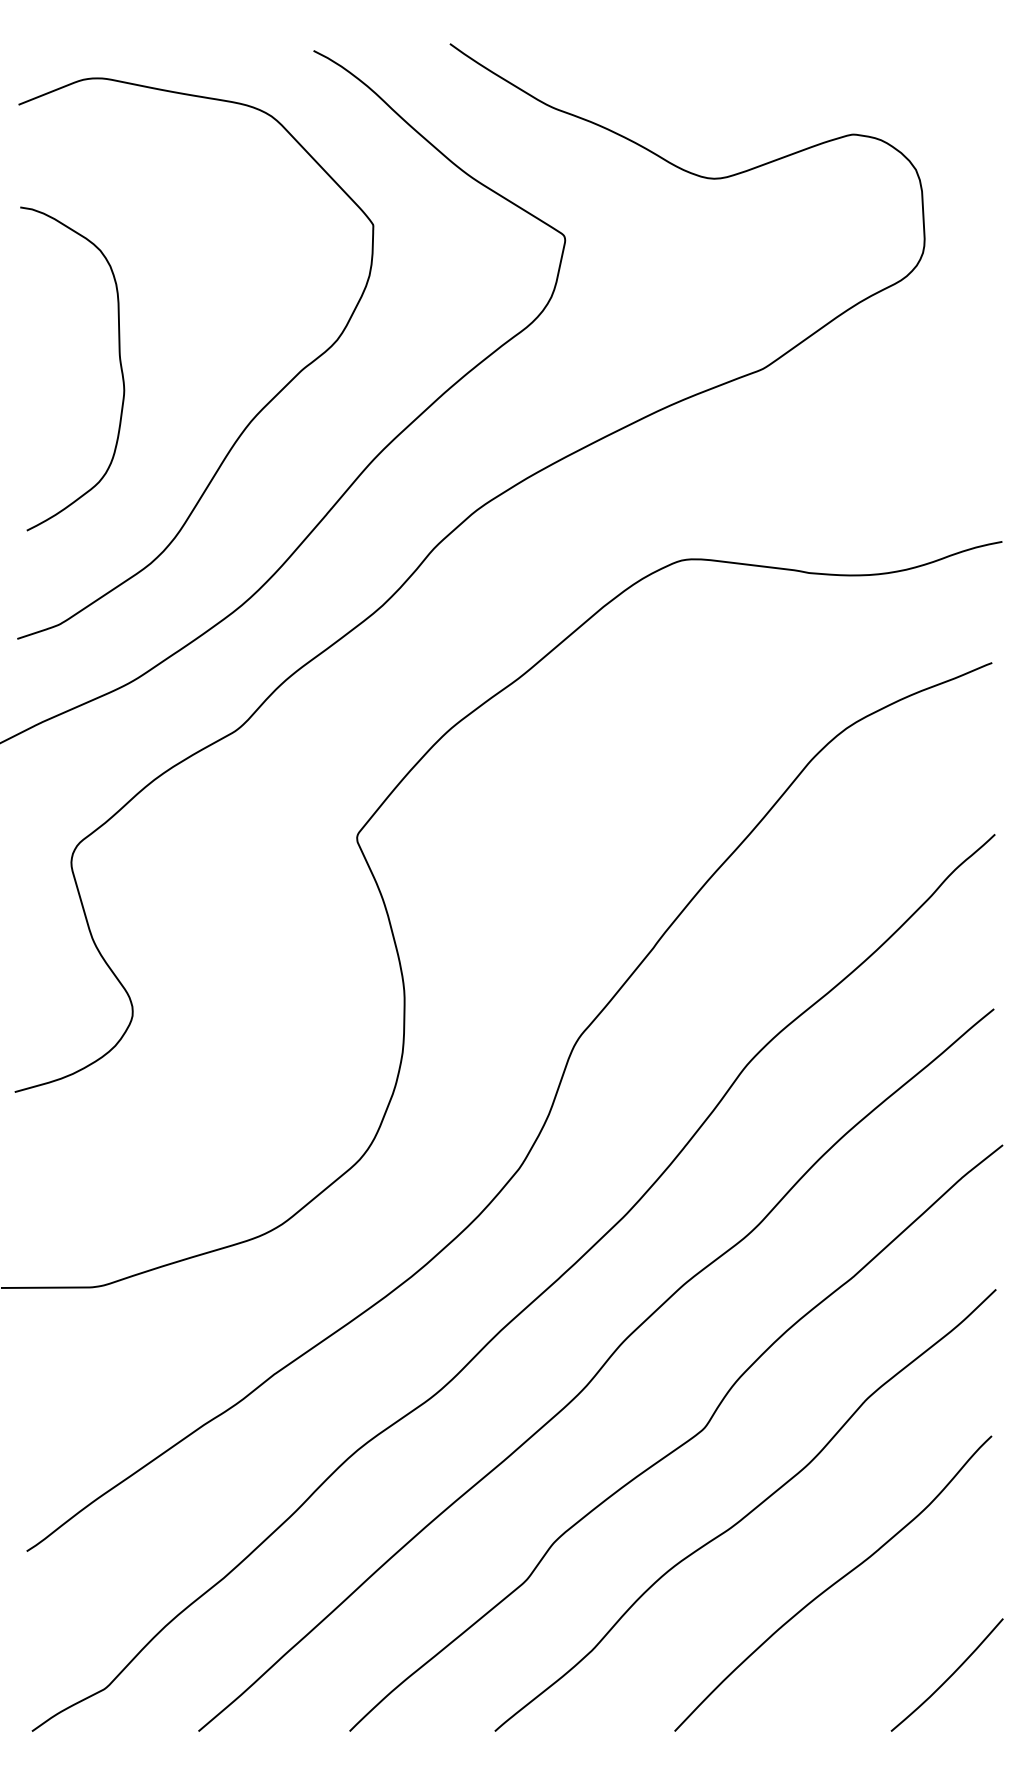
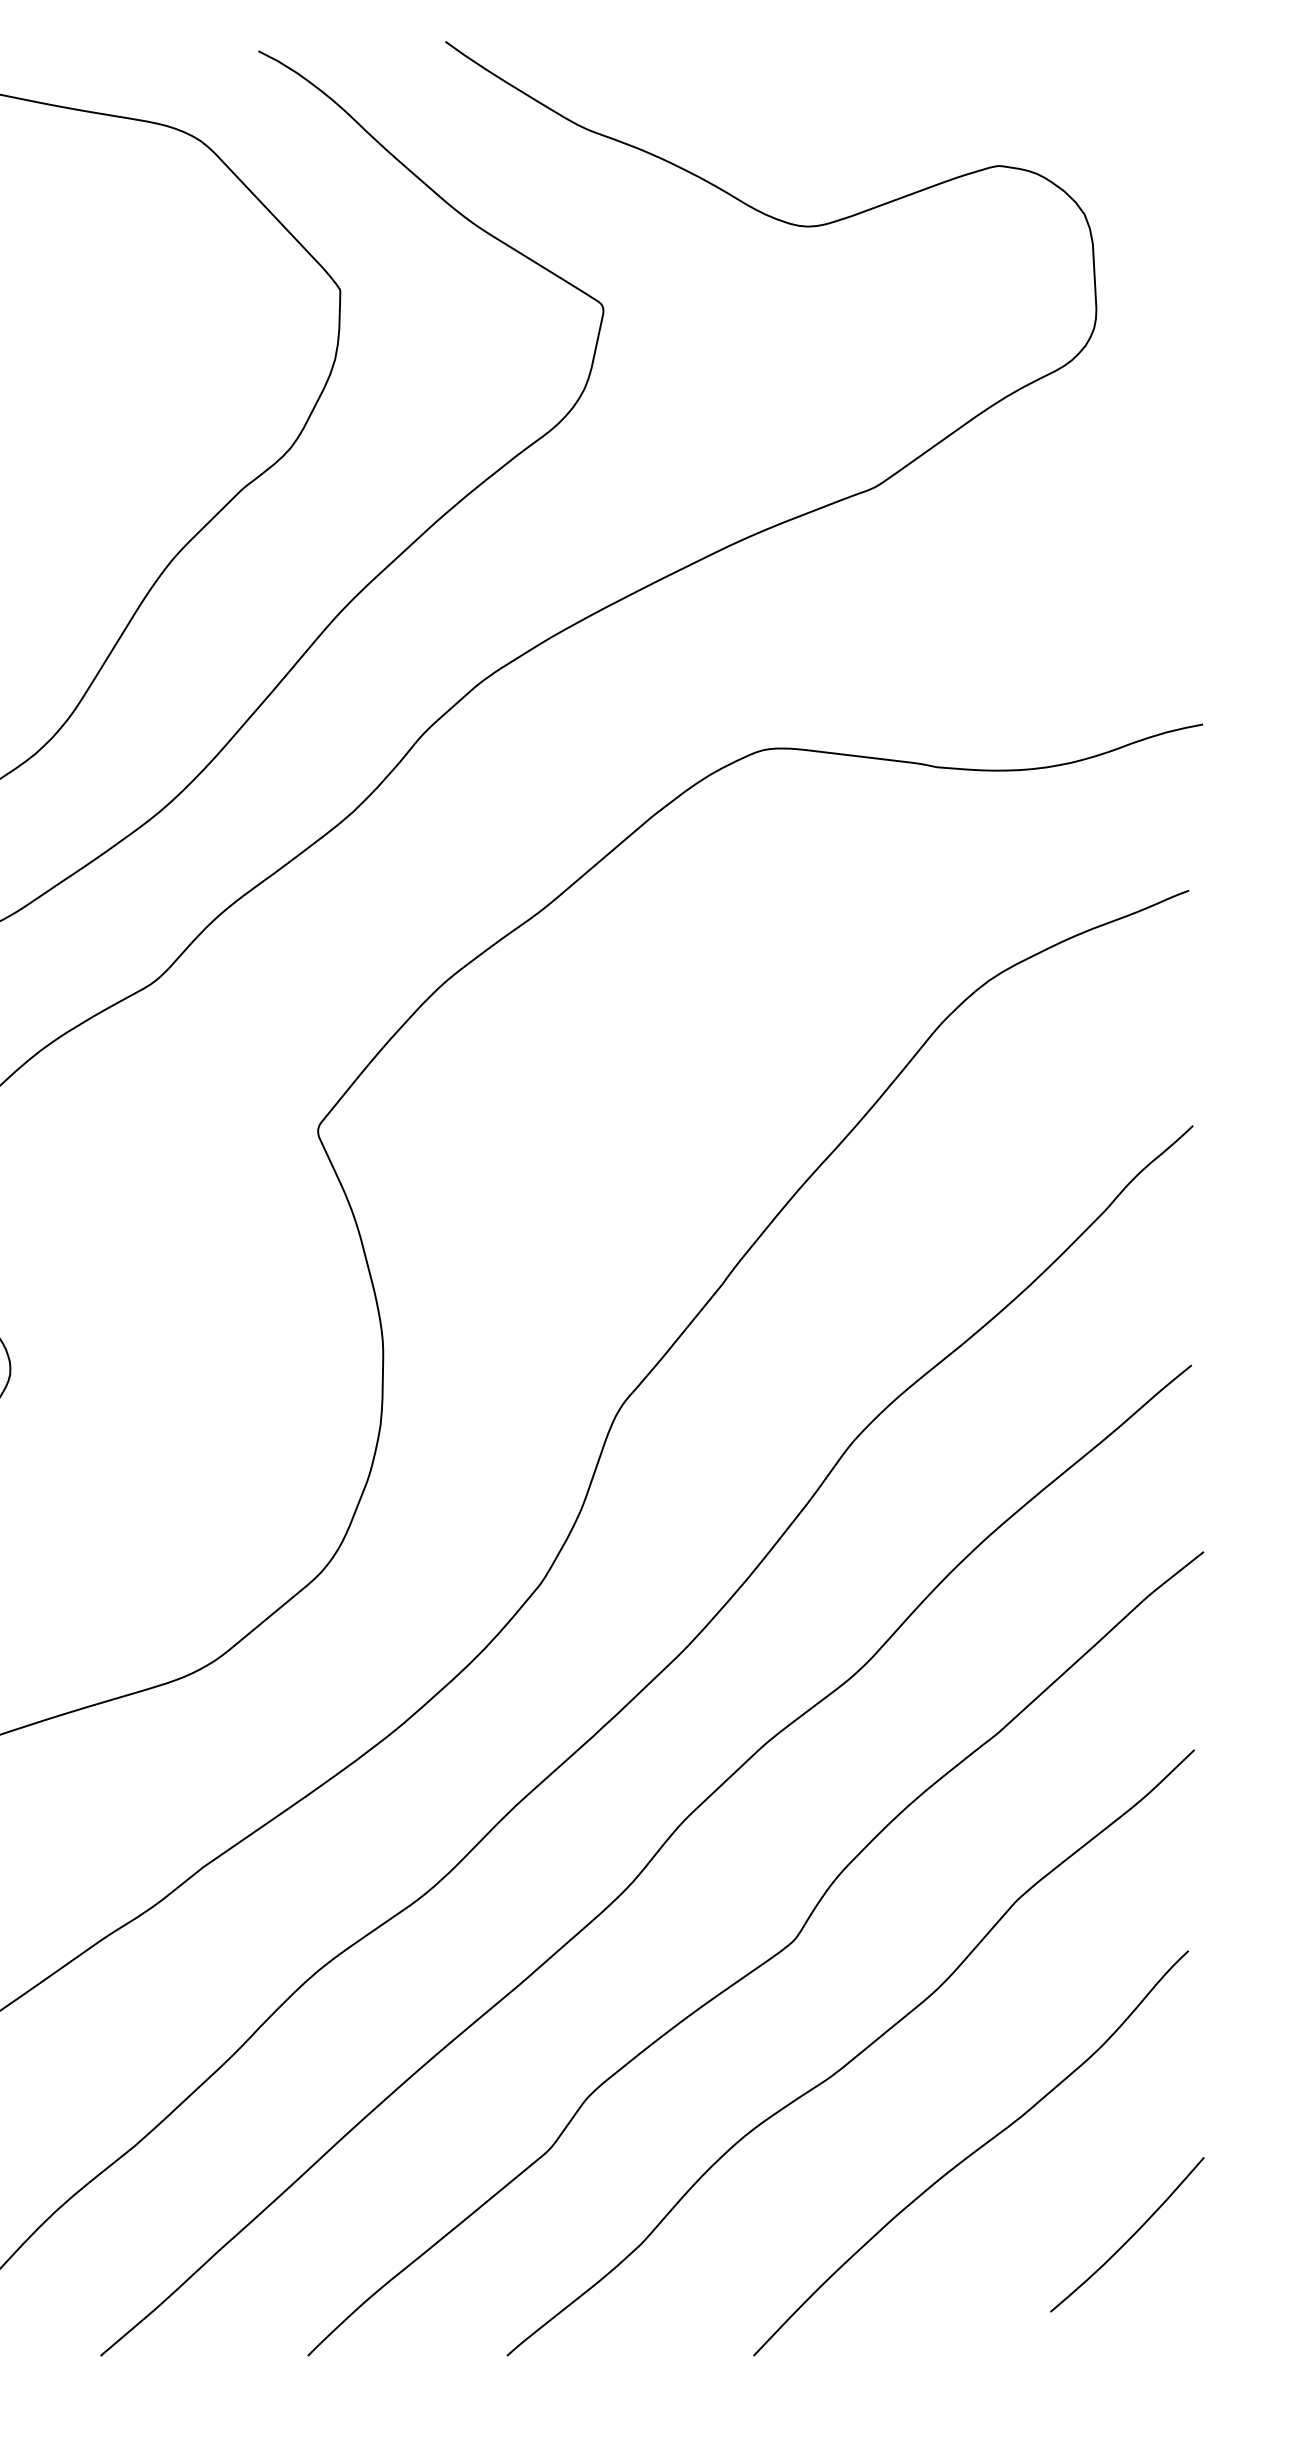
curve: (949, 1676) -> (1130, 2236), moved

